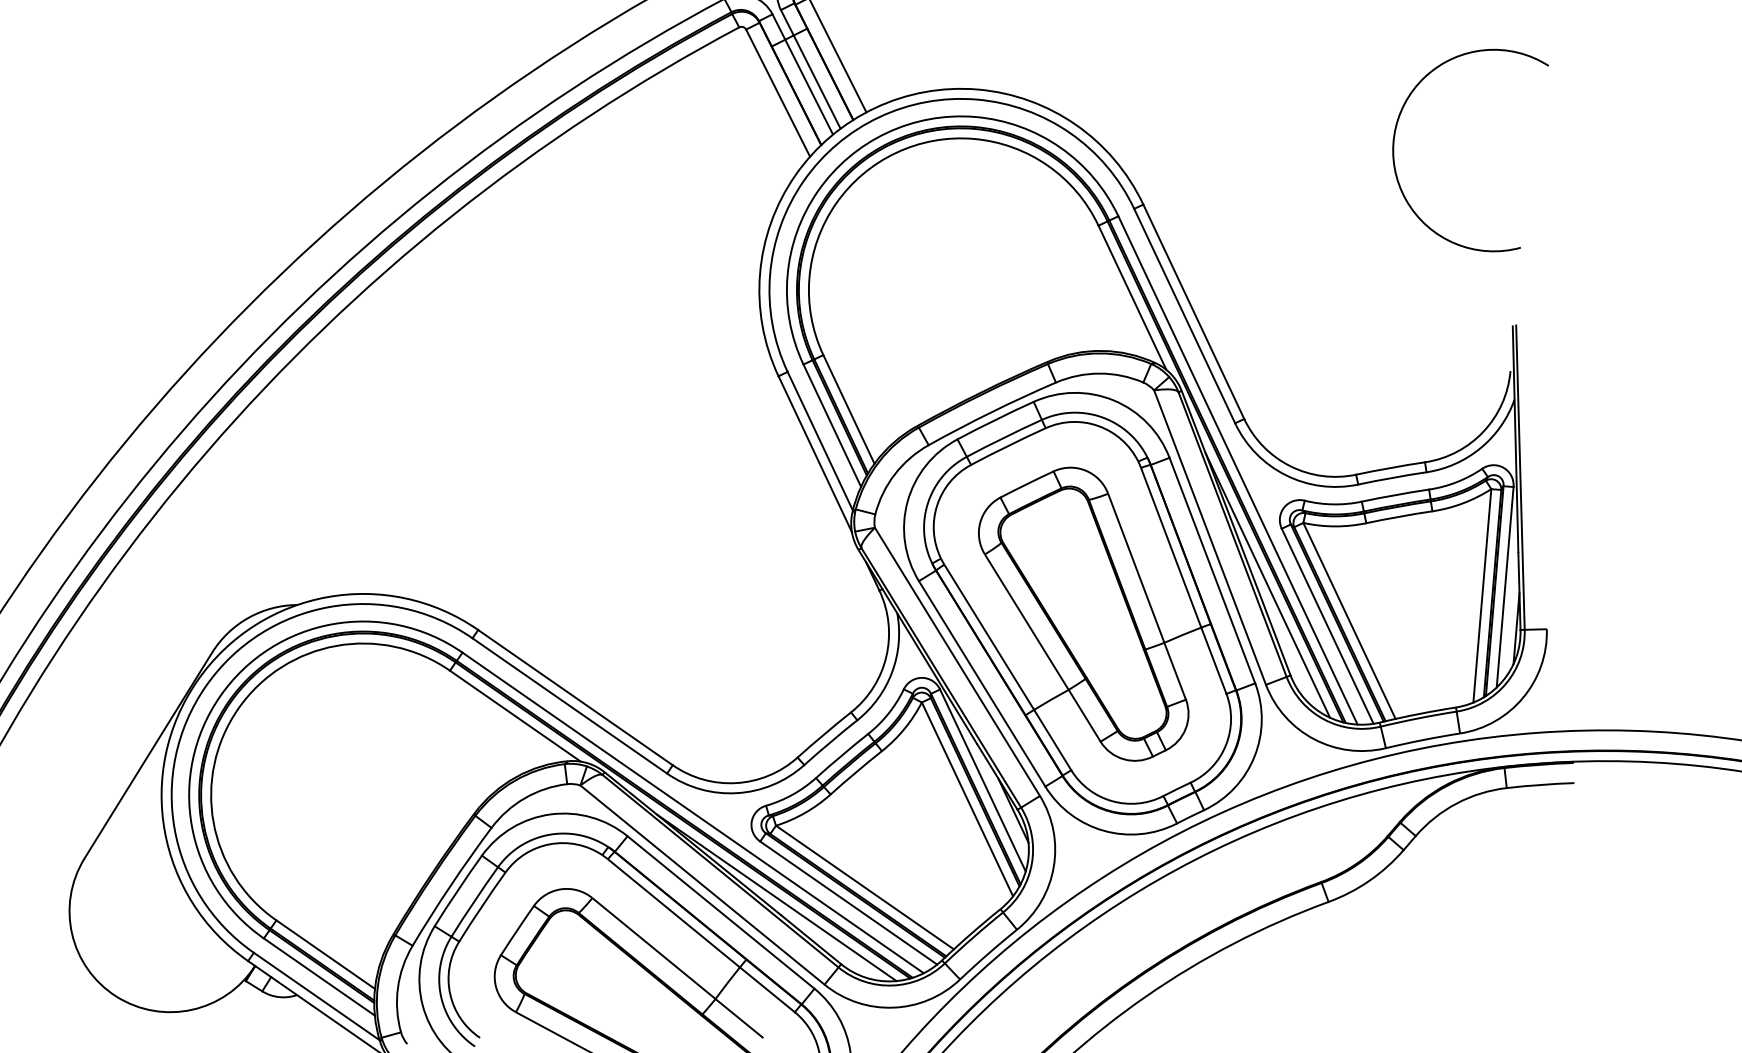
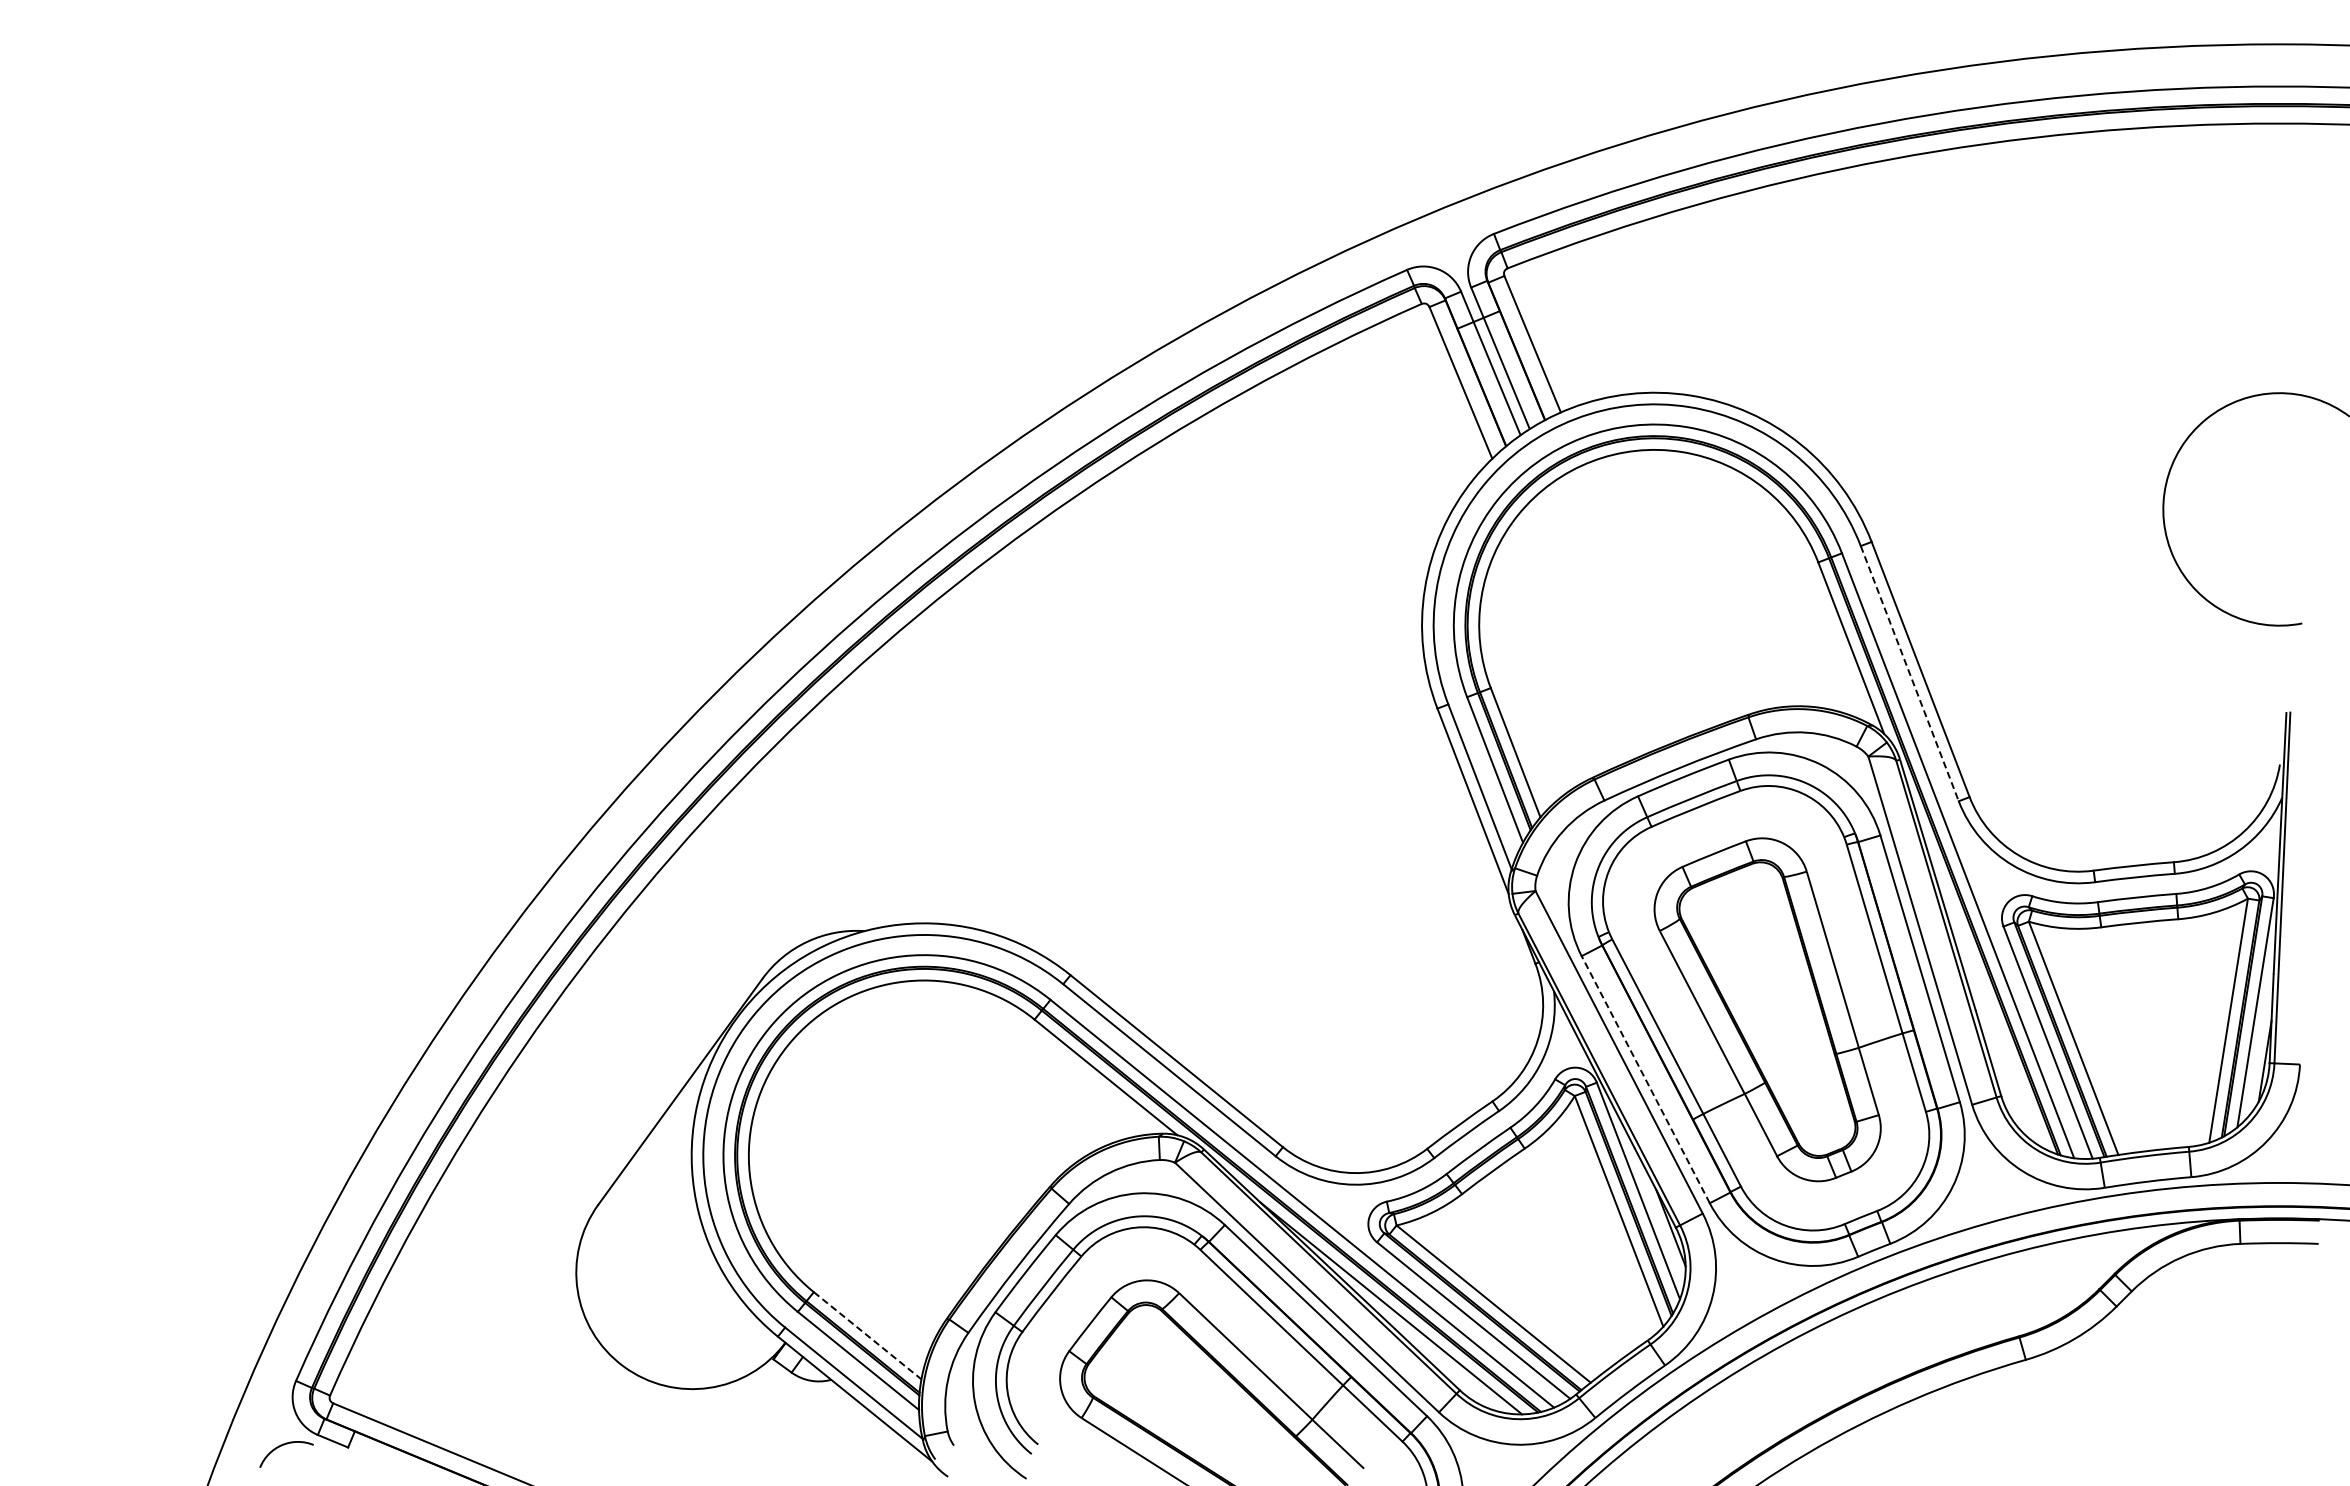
line: (1184, 315) -> (1909, 673), solid -> dashed
line: (1267, 585) -> (1982, 990), removed
line: (981, 683) -> (1645, 1079), solid -> dashed
line: (326, 955) -> (868, 1336), solid -> dashed

